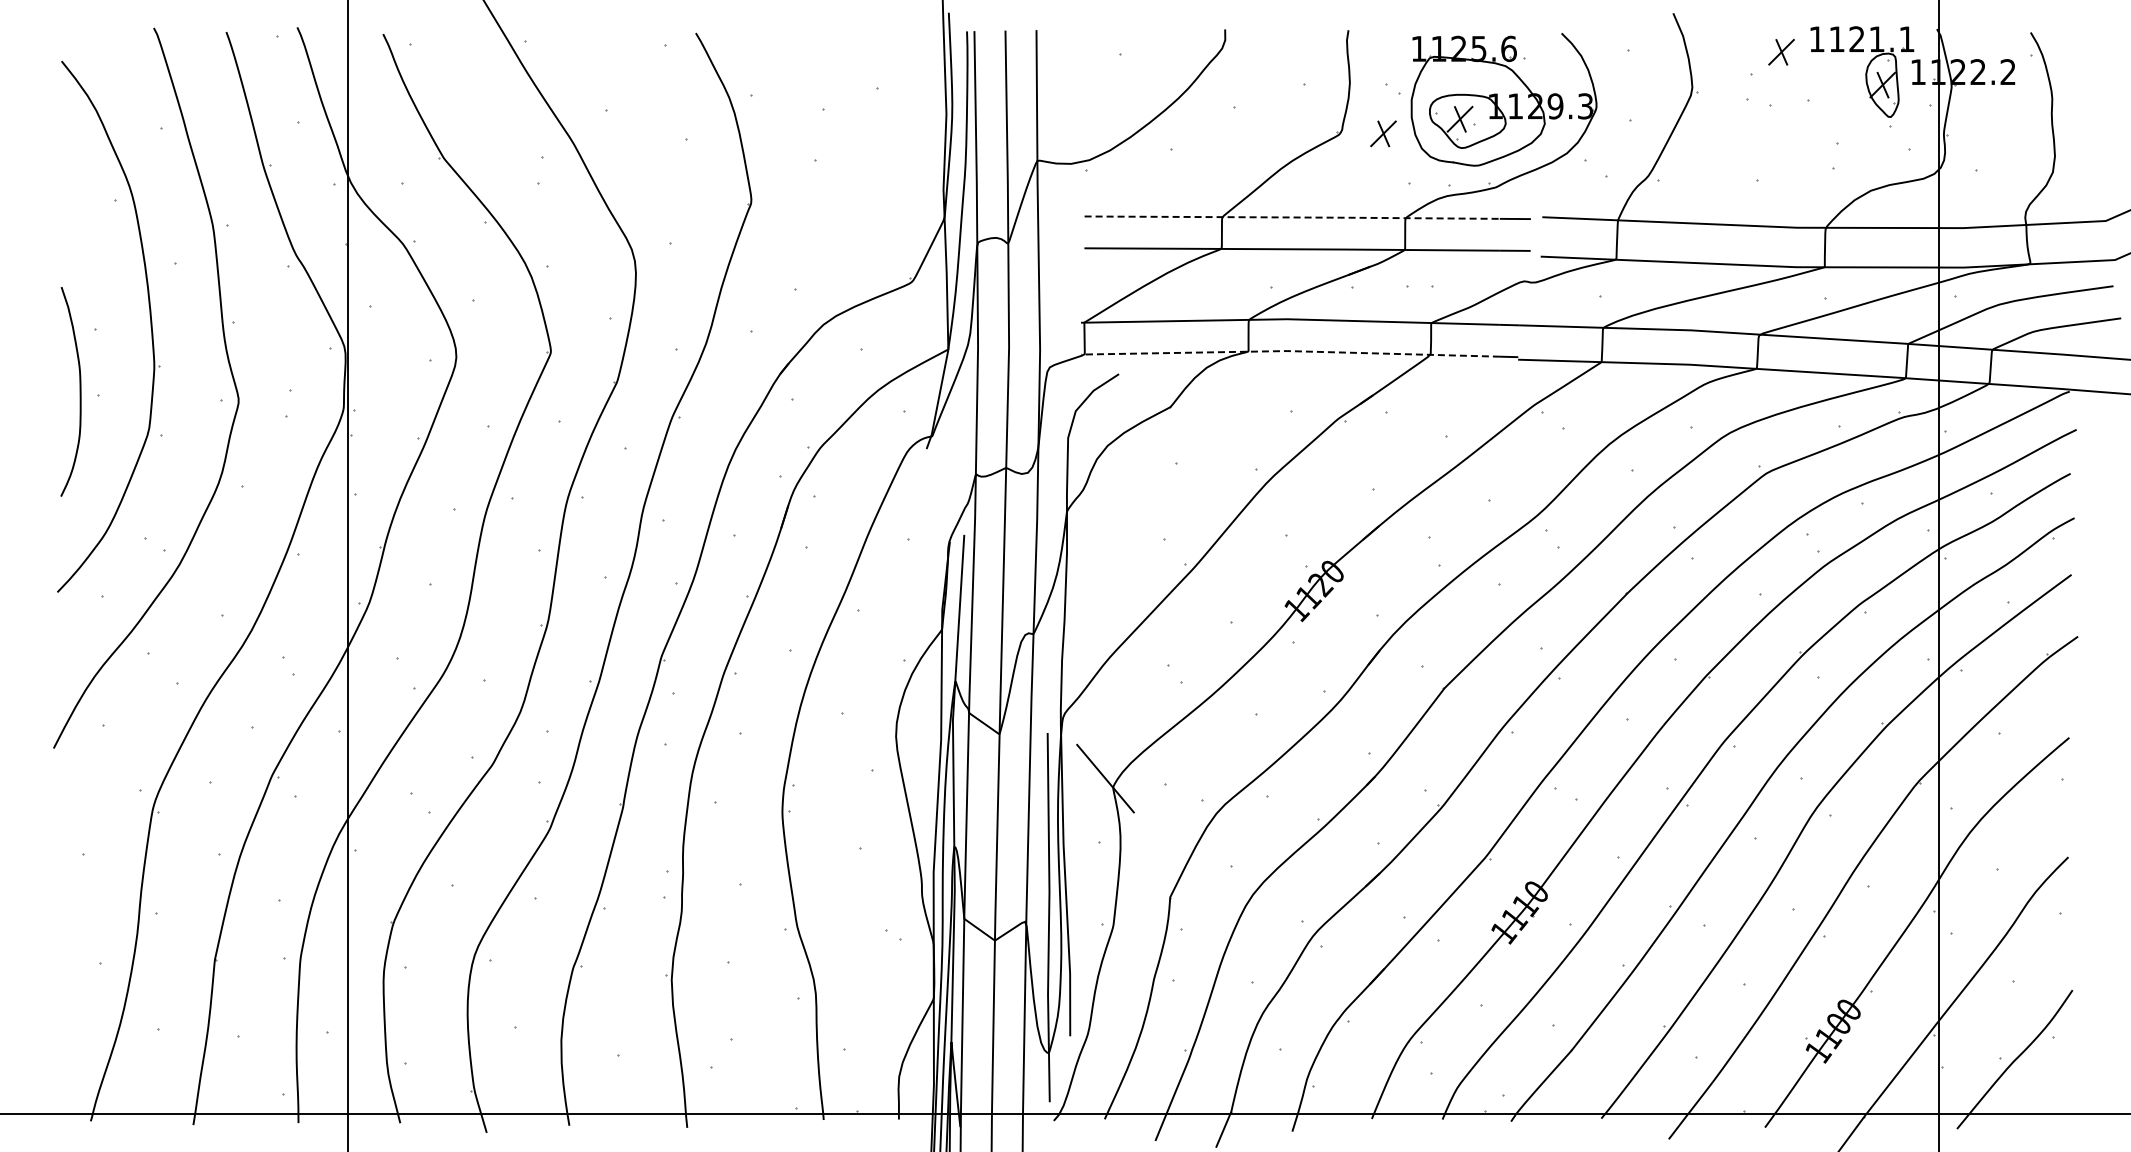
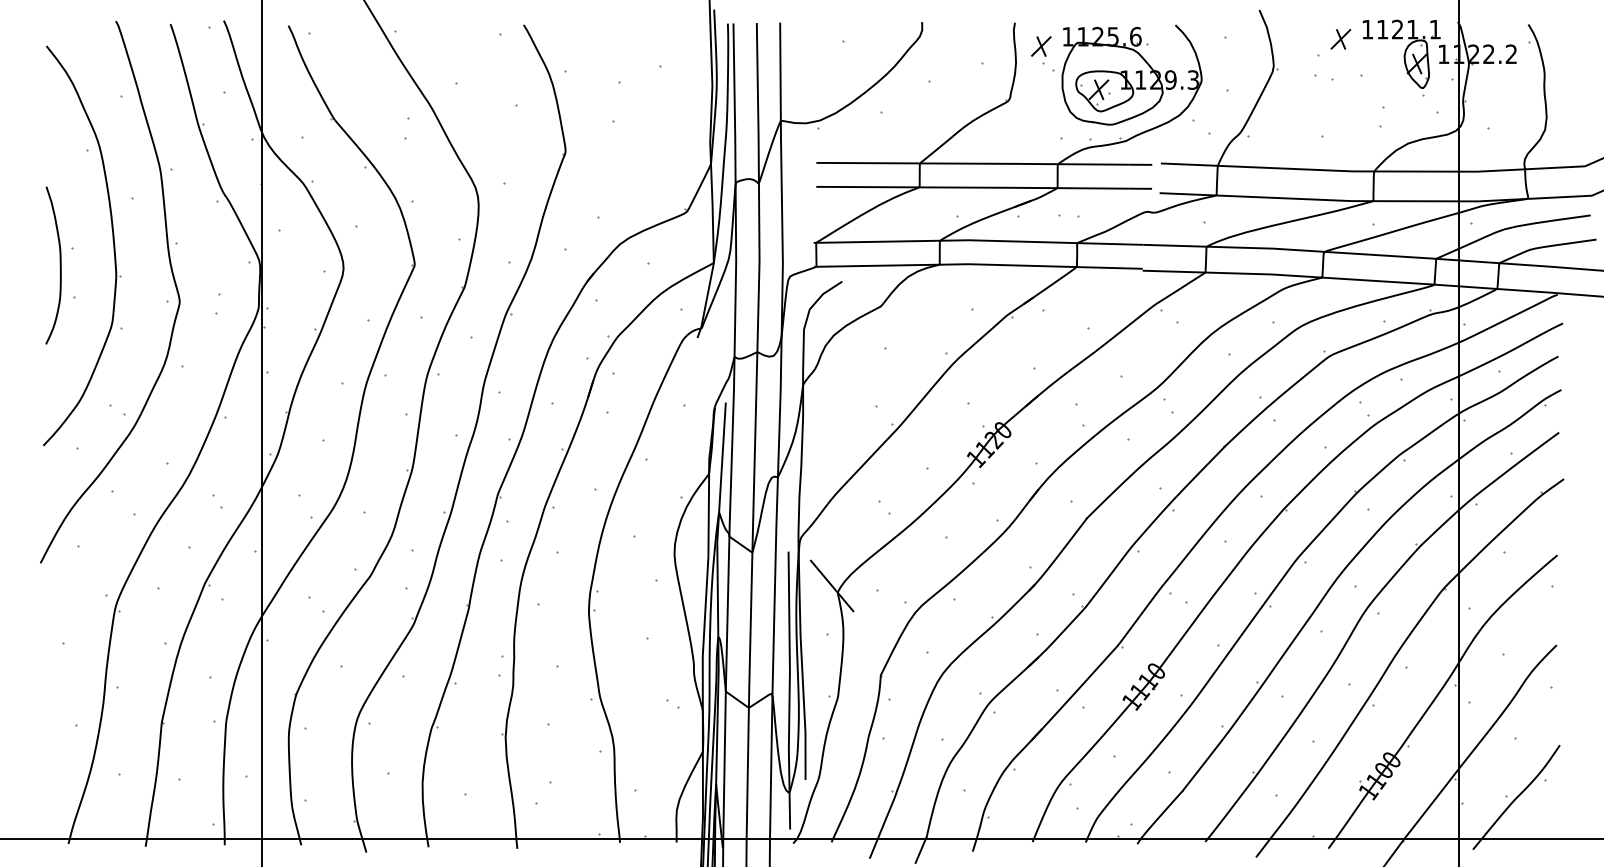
part: (1383, 133) -> (1041, 46), moved
line: (1293, 217) -> (973, 163), dashed -> solid
line: (1290, 351) -> (971, 264), dashed -> solid
curve: (79, 391) -> (59, 265), moved

